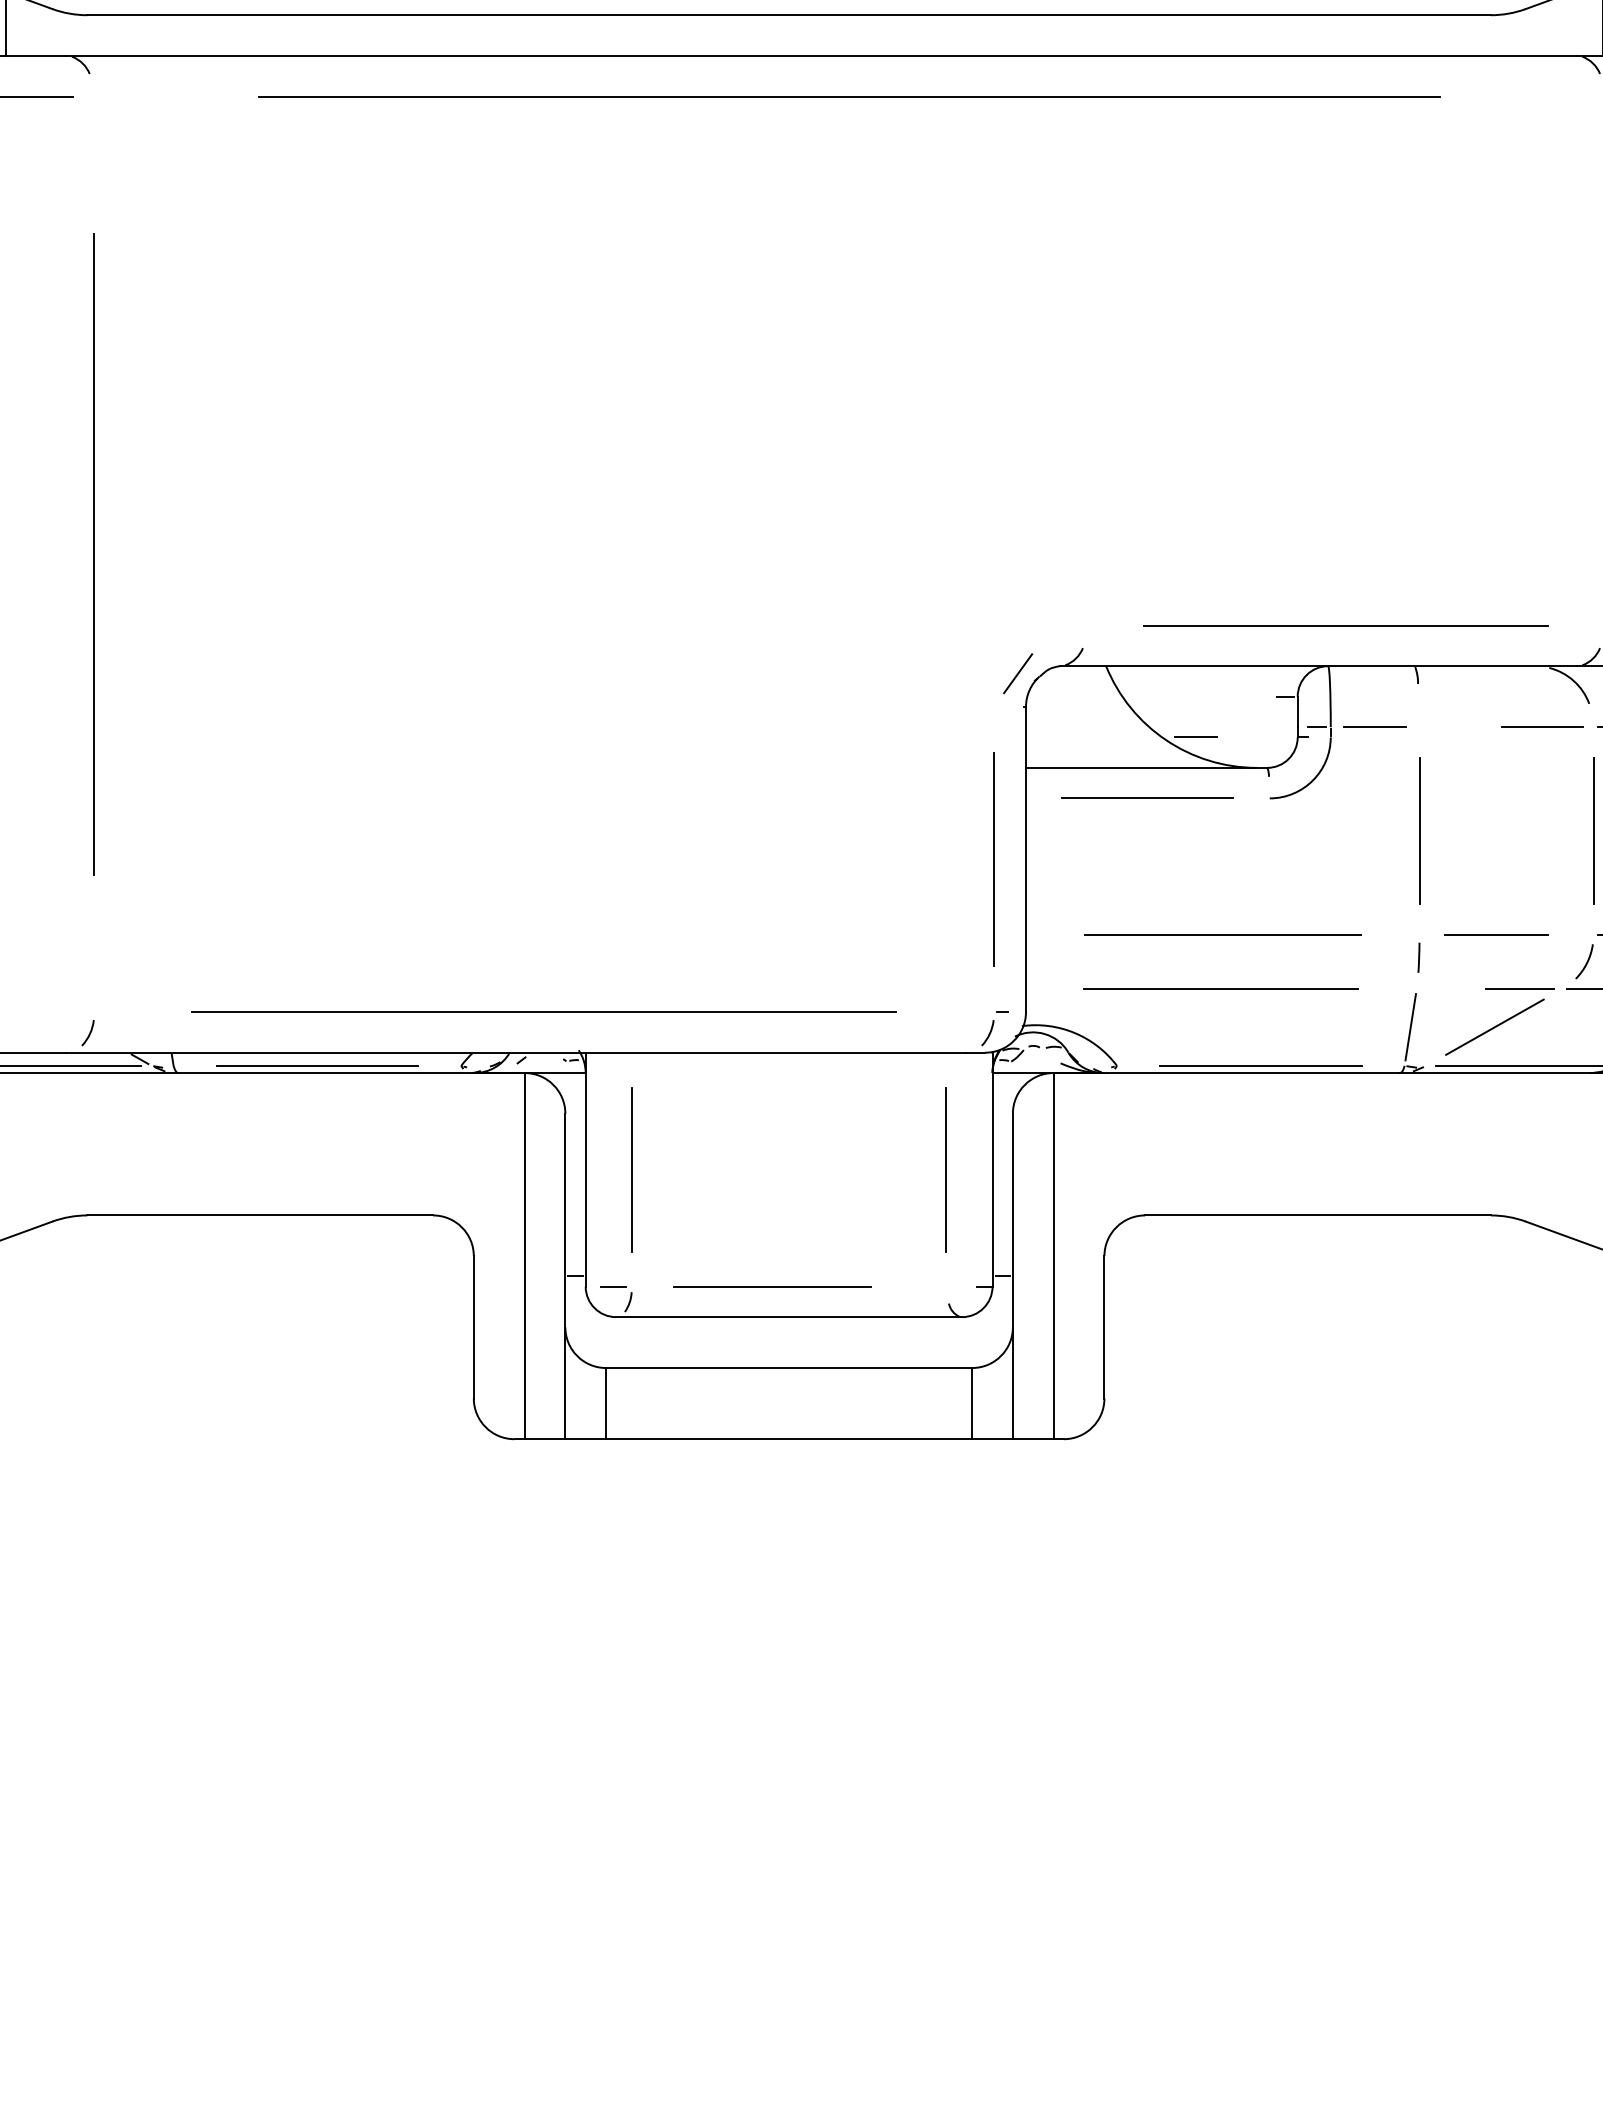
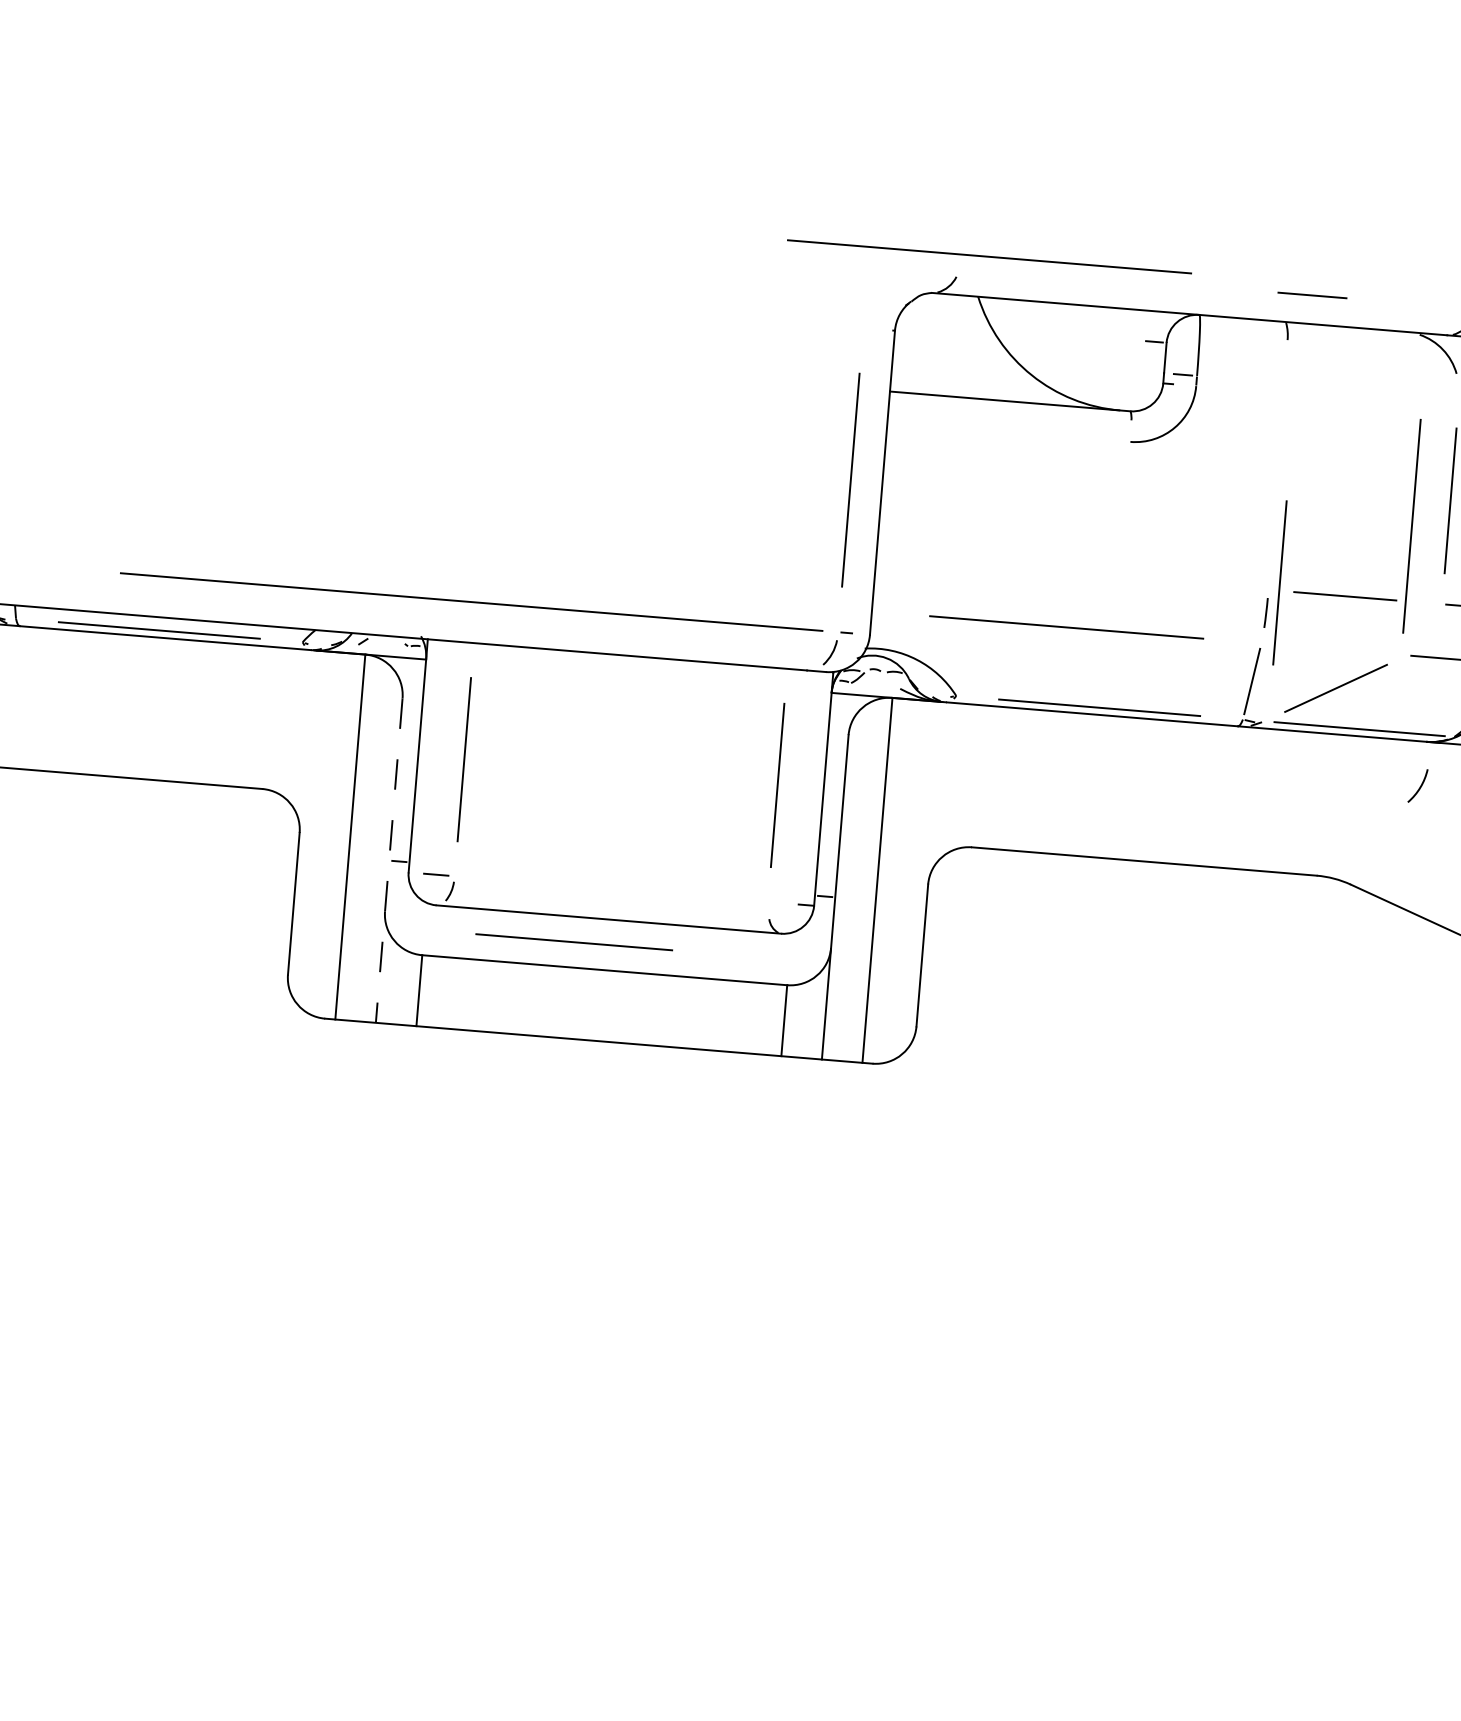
line: (1345, 625) -> (988, 256), moved
line: (1018, 673) -> (890, 296), removed
line: (1542, 726) -> (1408, 392), removed
line: (1375, 727) -> (1241, 379), removed
line: (1195, 737) -> (1061, 375), removed
line: (1147, 798) -> (1008, 431), removed
line: (1419, 830) -> (1277, 486), removed
line: (1556, 859) -> (1411, 526), added
line: (1429, 926) -> (1279, 582), added
line: (1222, 934) -> (1072, 573), removed
arc: (1586, 961) -> (1419, 785), moved
line: (1519, 988) -> (1311, 295), moved
line: (543, 1011) -> (470, 601), moved
line: (565, 1276) -> (389, 860), solid -> dashed
line: (772, 1286) -> (574, 942), moved

